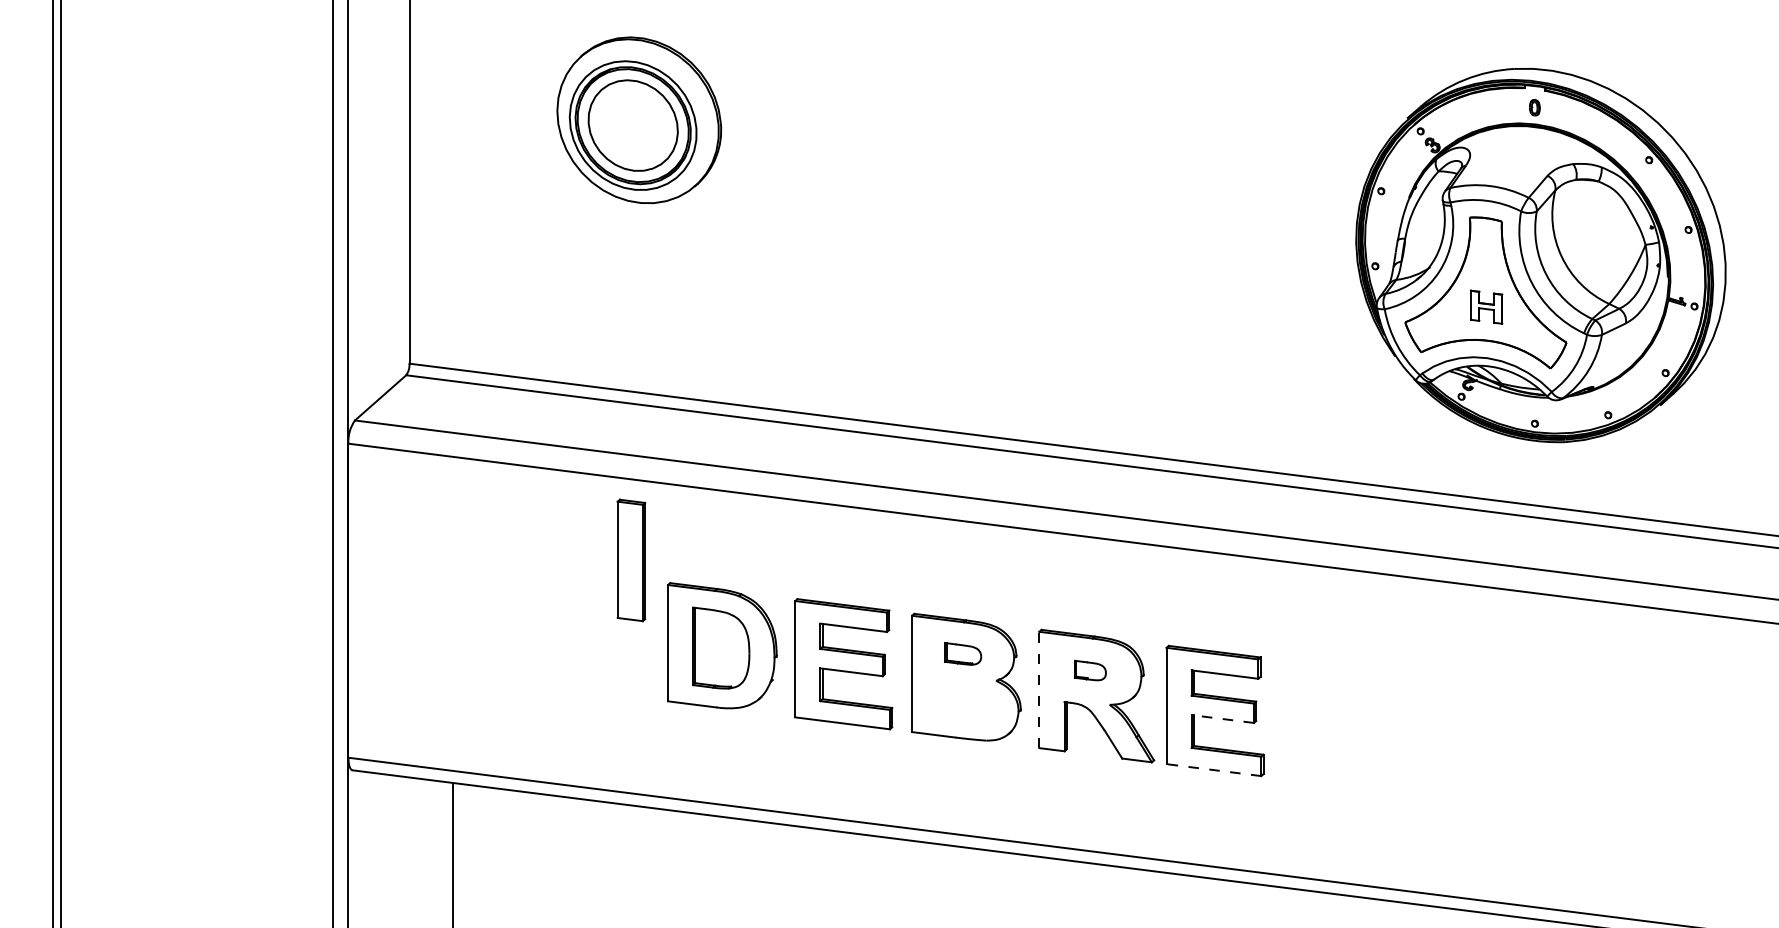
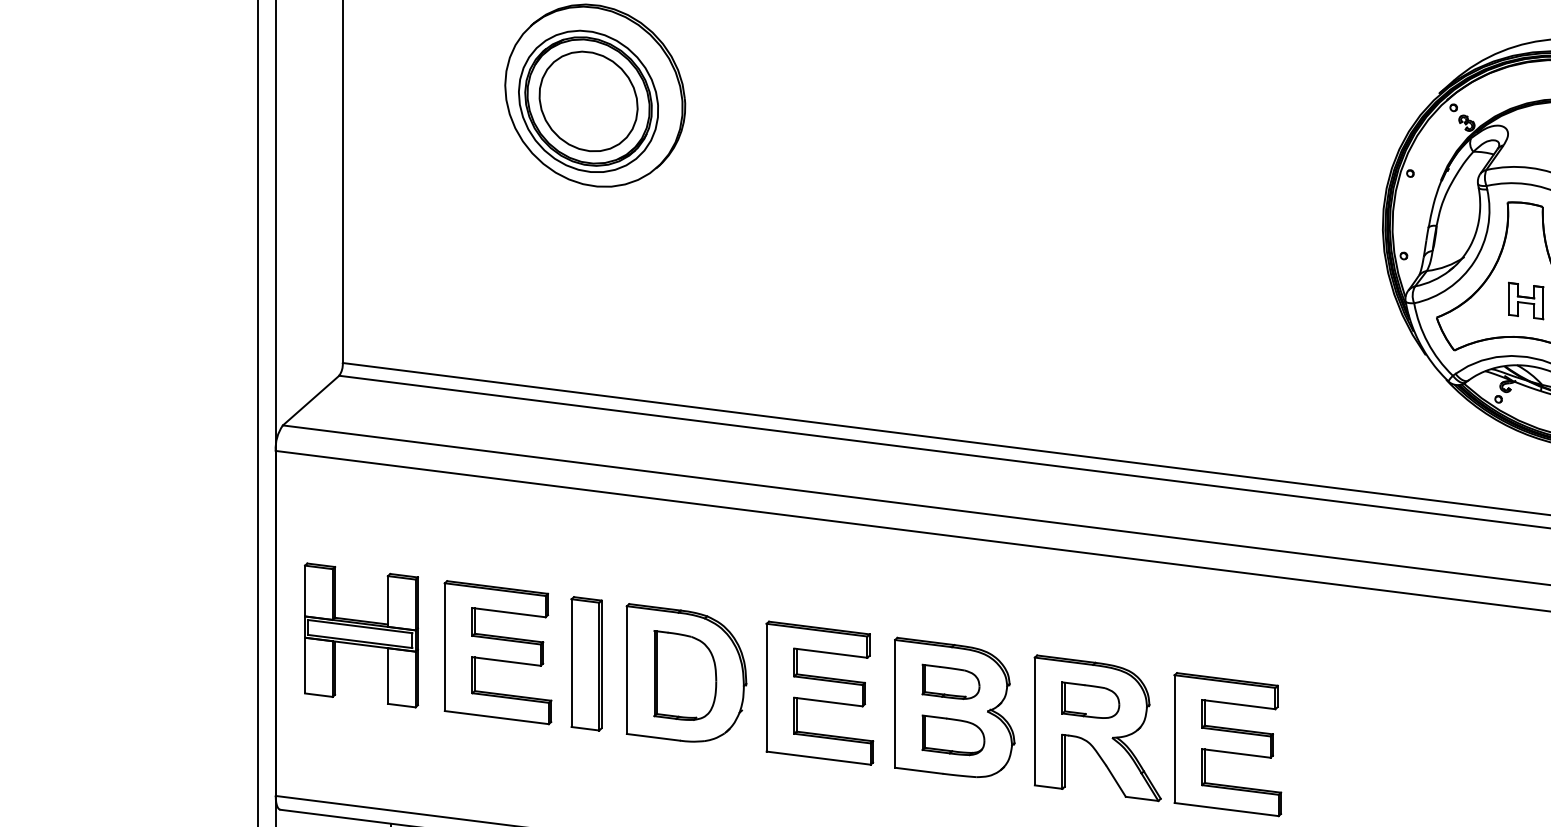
part: (631, 560) -> (586, 663), moved
part: (426, 611) -> (361, 635), added
part: (550, 627) -> (497, 652), added
part: (962, 653) -> (950, 681), size x1.43
part: (1090, 670) -> (1090, 700), size x1.67
line: (1039, 689) -> (1034, 720), dashed -> solid
part: (965, 702) -> (953, 735), added
line: (1222, 718) -> (1235, 752), dashed -> solid
line: (1214, 770) -> (1227, 809), dashed -> solid

